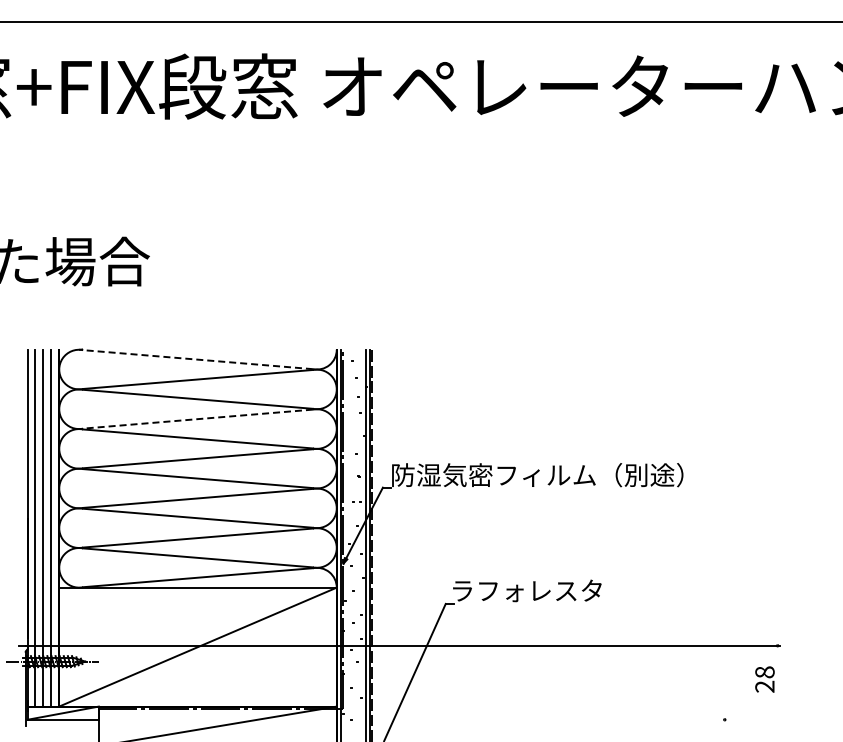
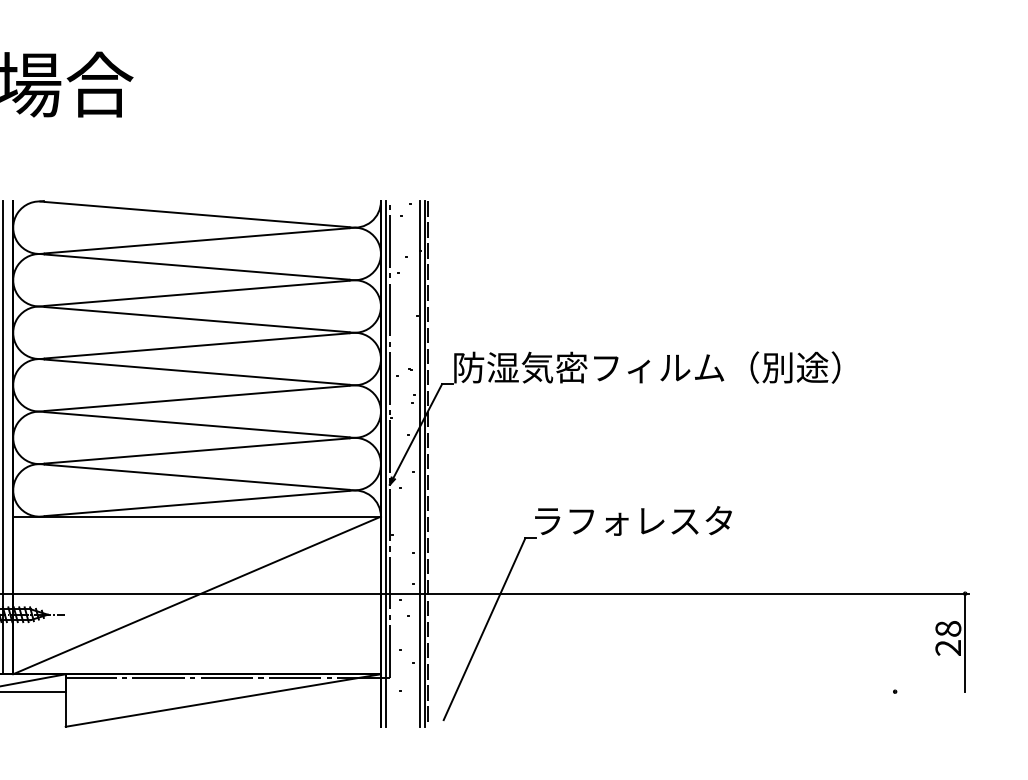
line: (197, 359) -> (196, 214), dashed -> solid
line: (197, 419) -> (196, 293), dashed -> solid
line: (777, 682) -> (964, 642), added

